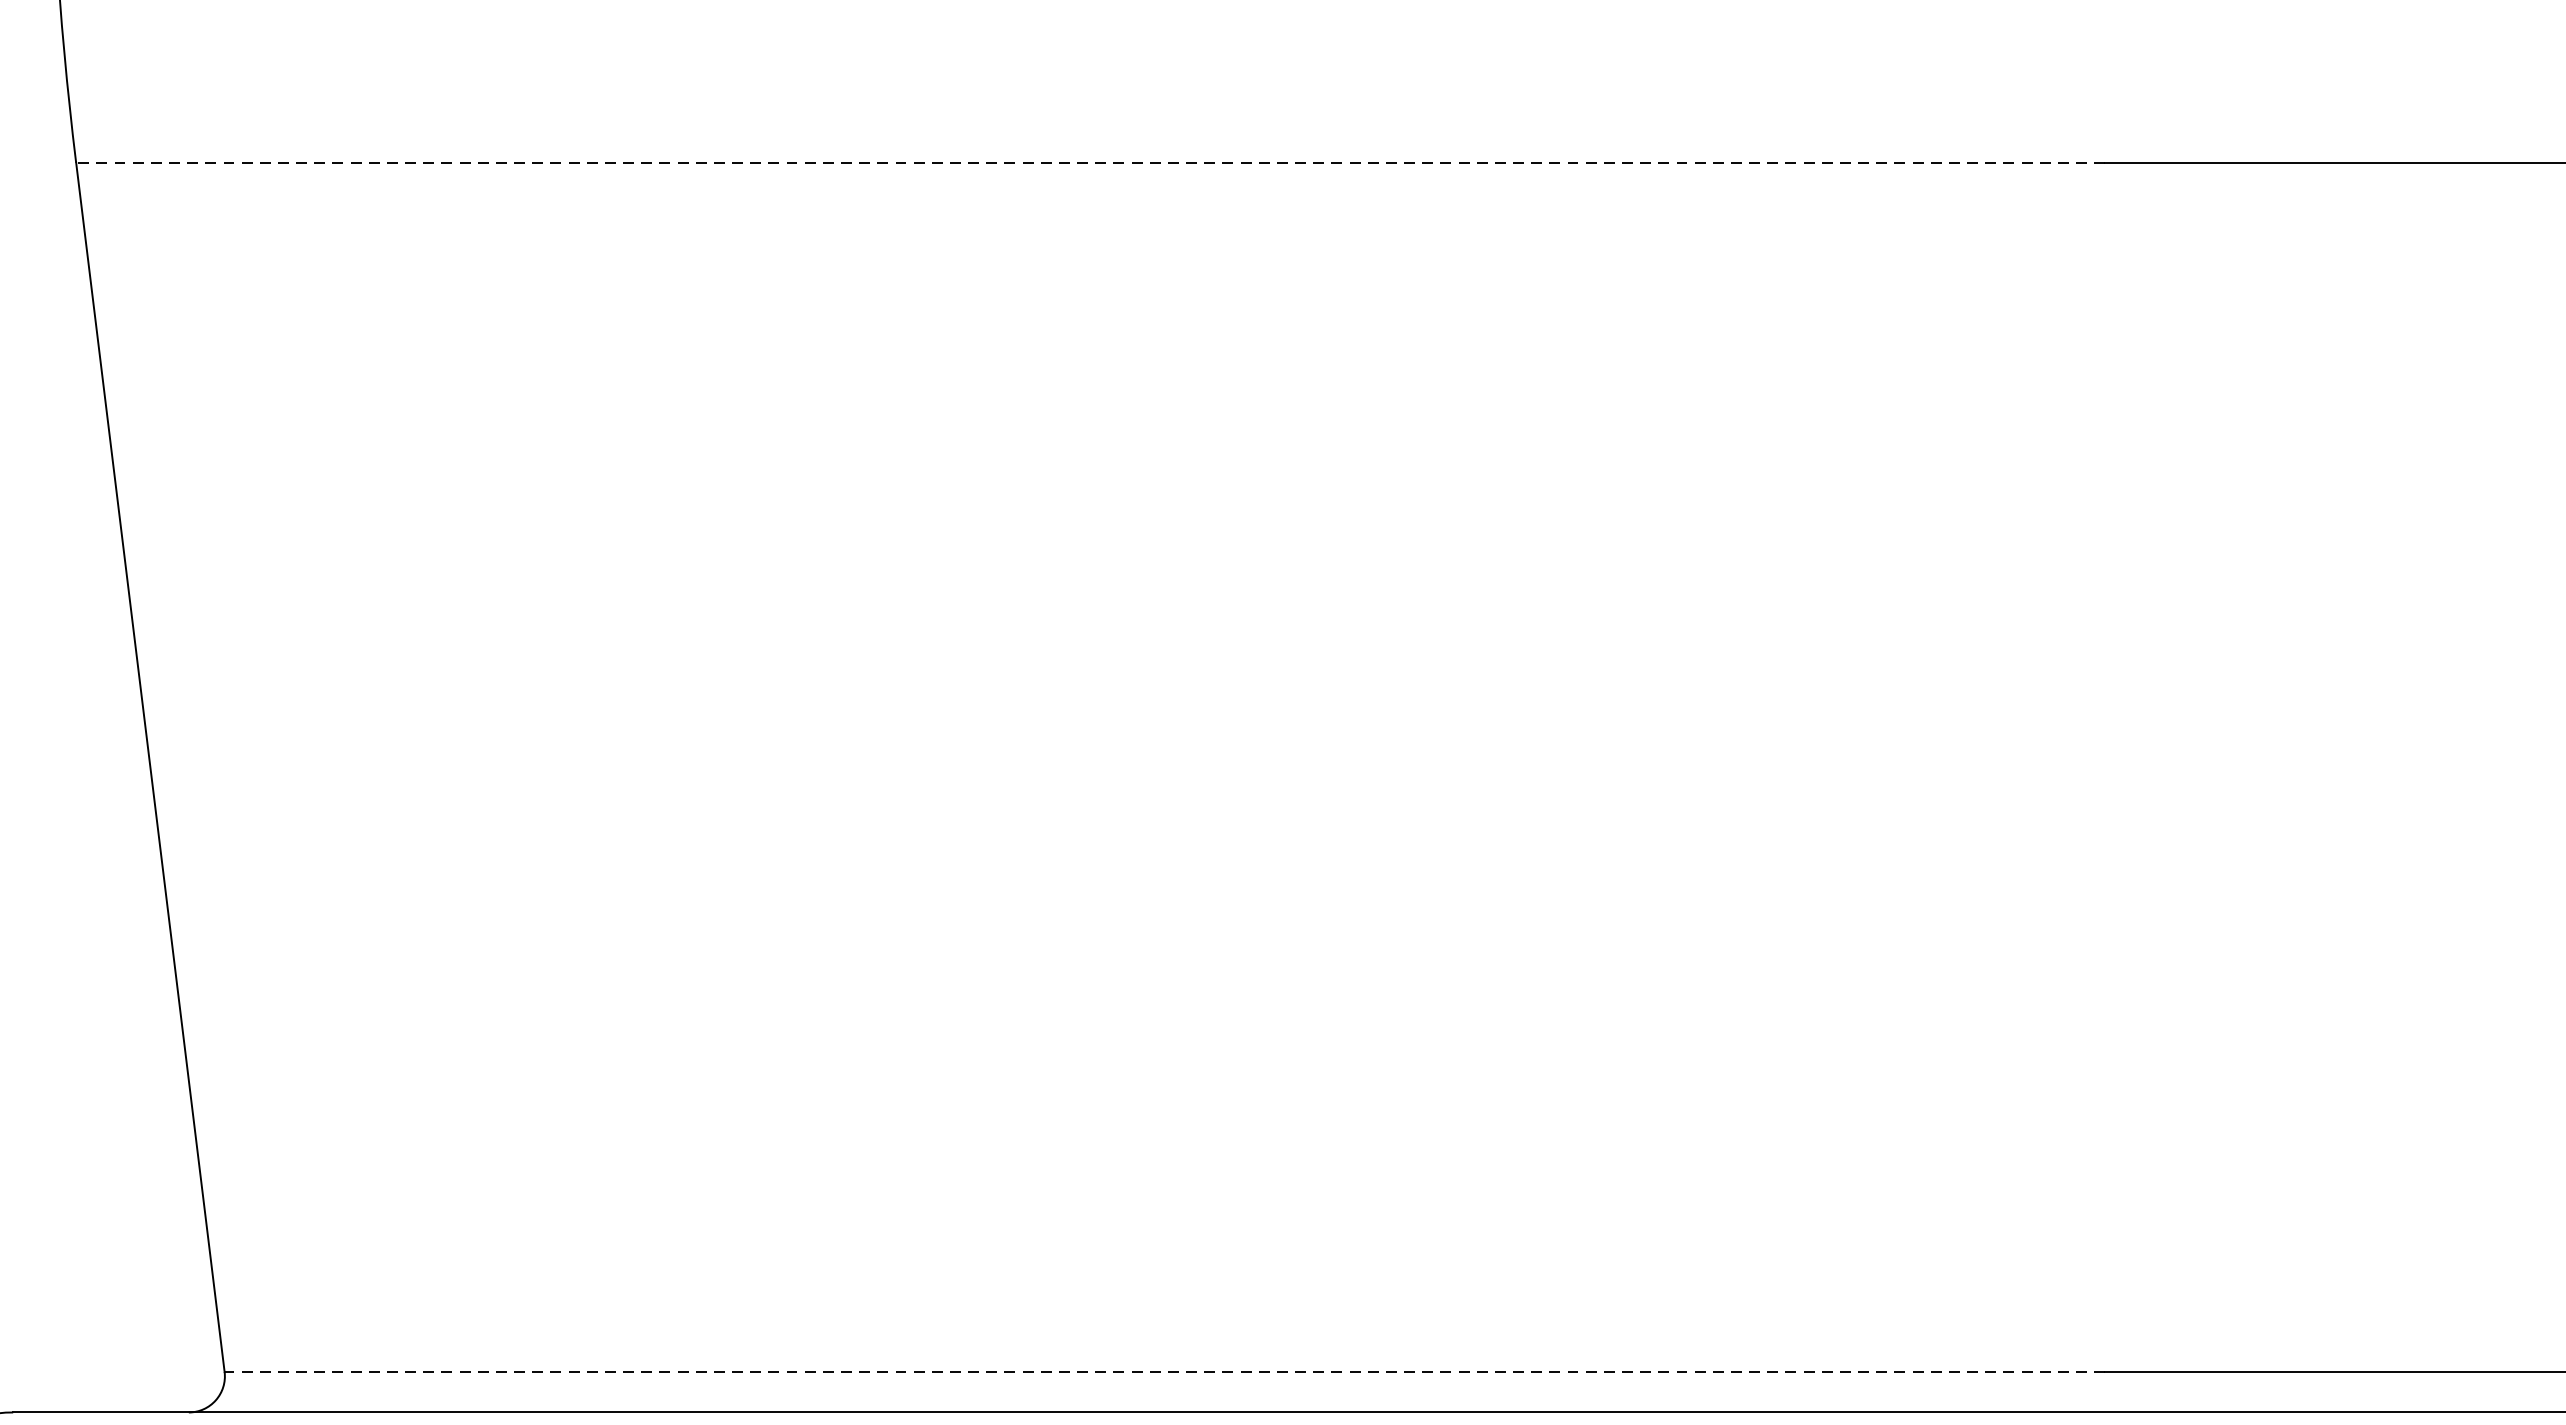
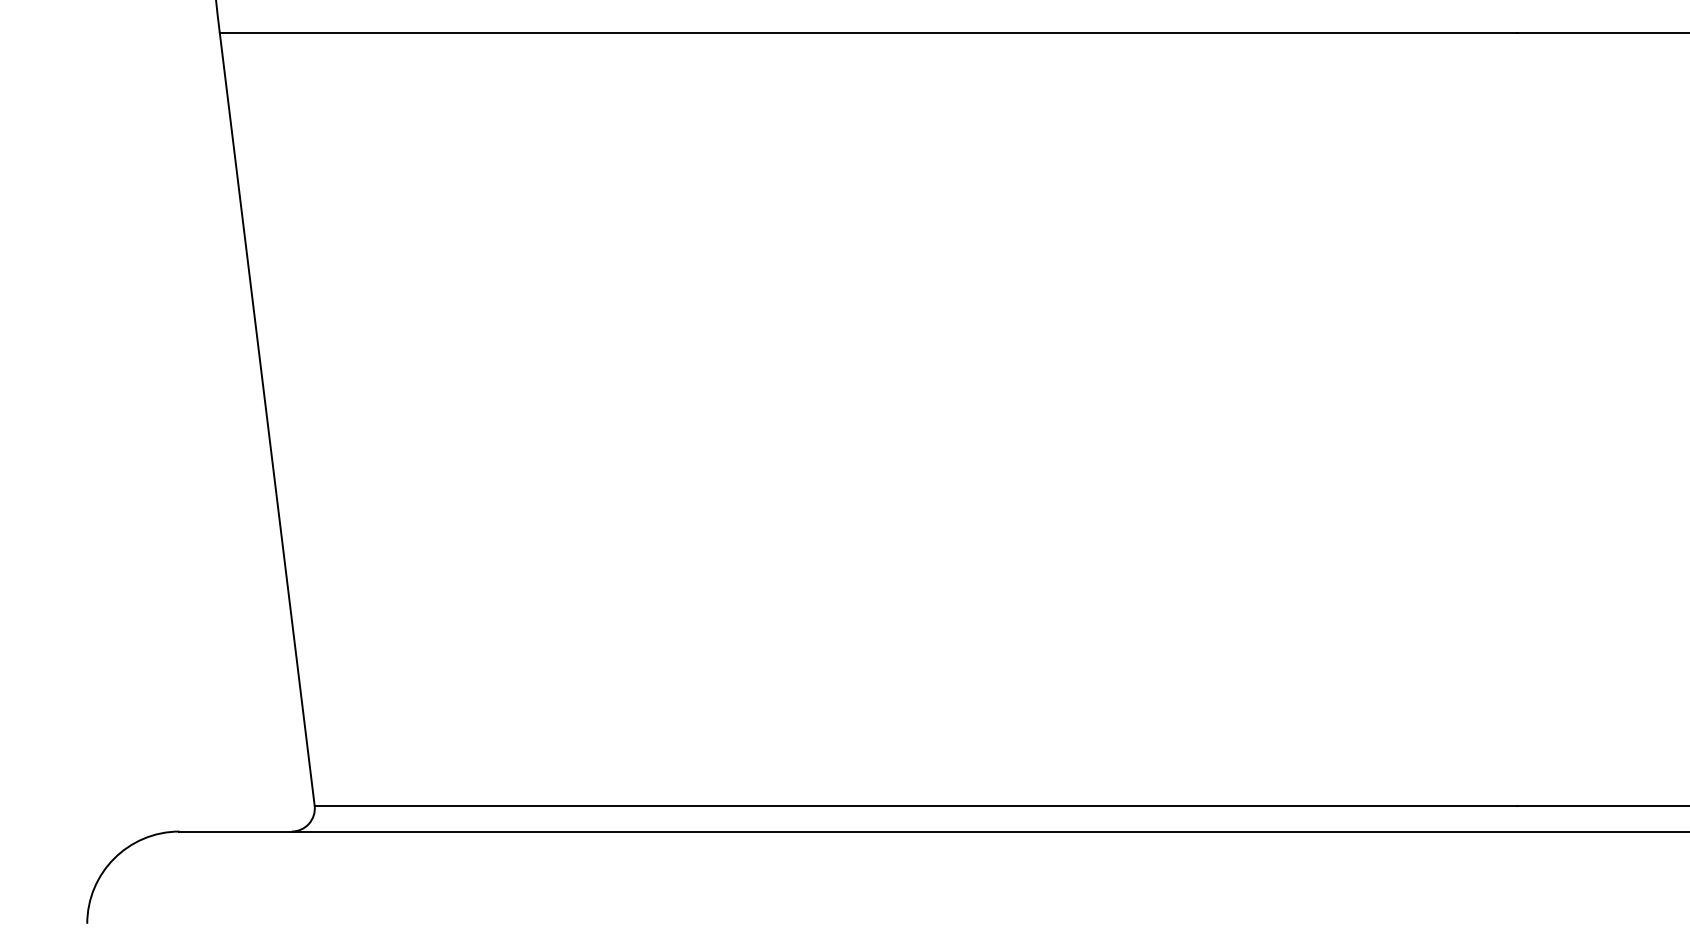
line: (1090, 162) -> (868, 32), dashed -> solid
line: (1164, 1371) -> (915, 805), dashed -> solid

